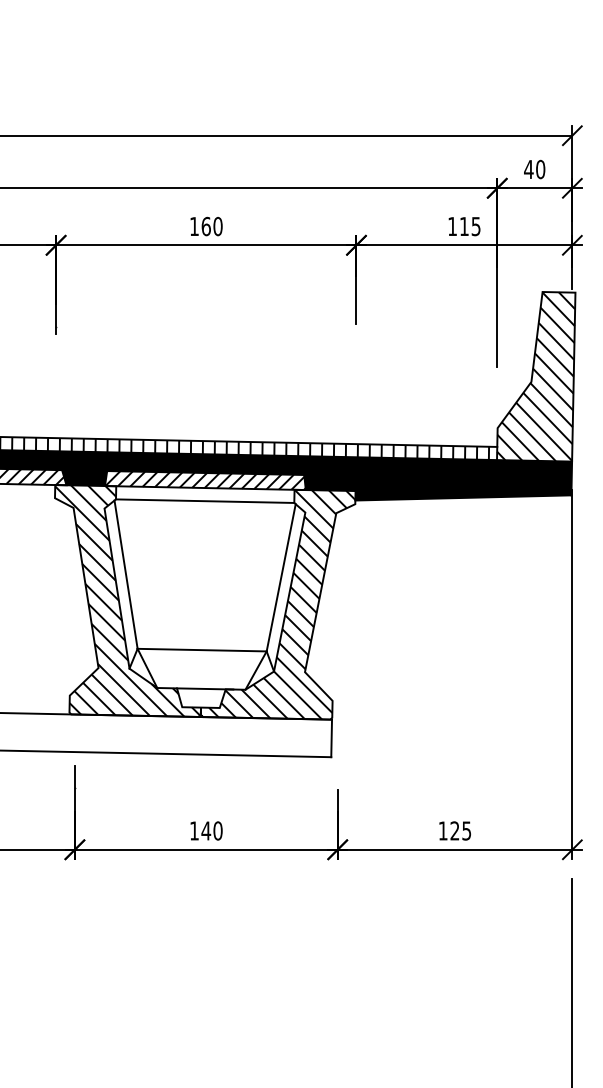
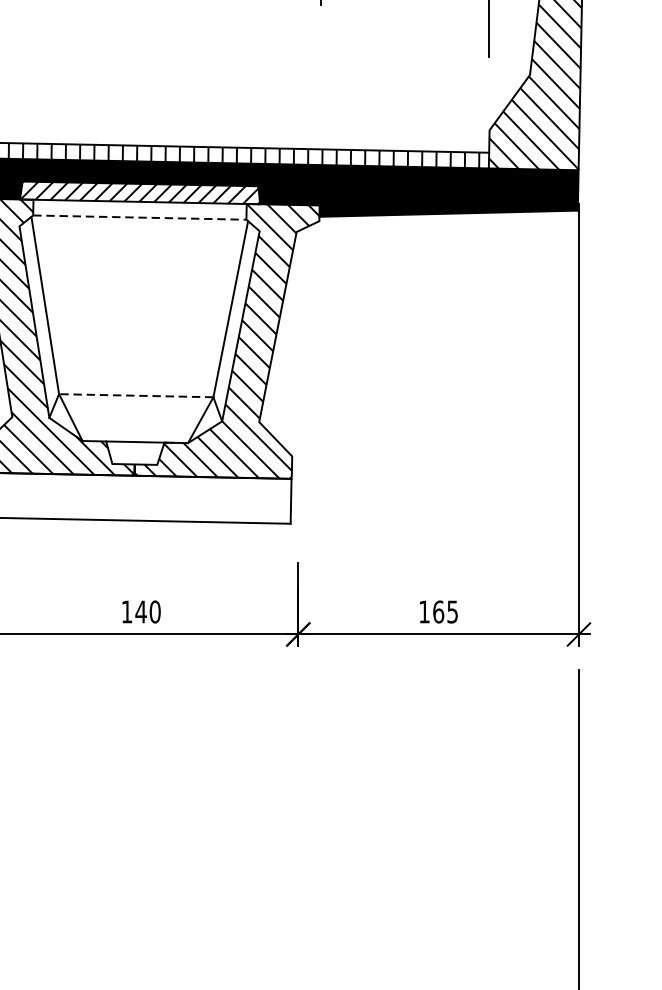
line: (205, 501) -> (140, 217), solid -> dashed
line: (202, 650) -> (136, 396), solid -> dashed
text: (454, 830) -> (438, 611), 125 -> 165

